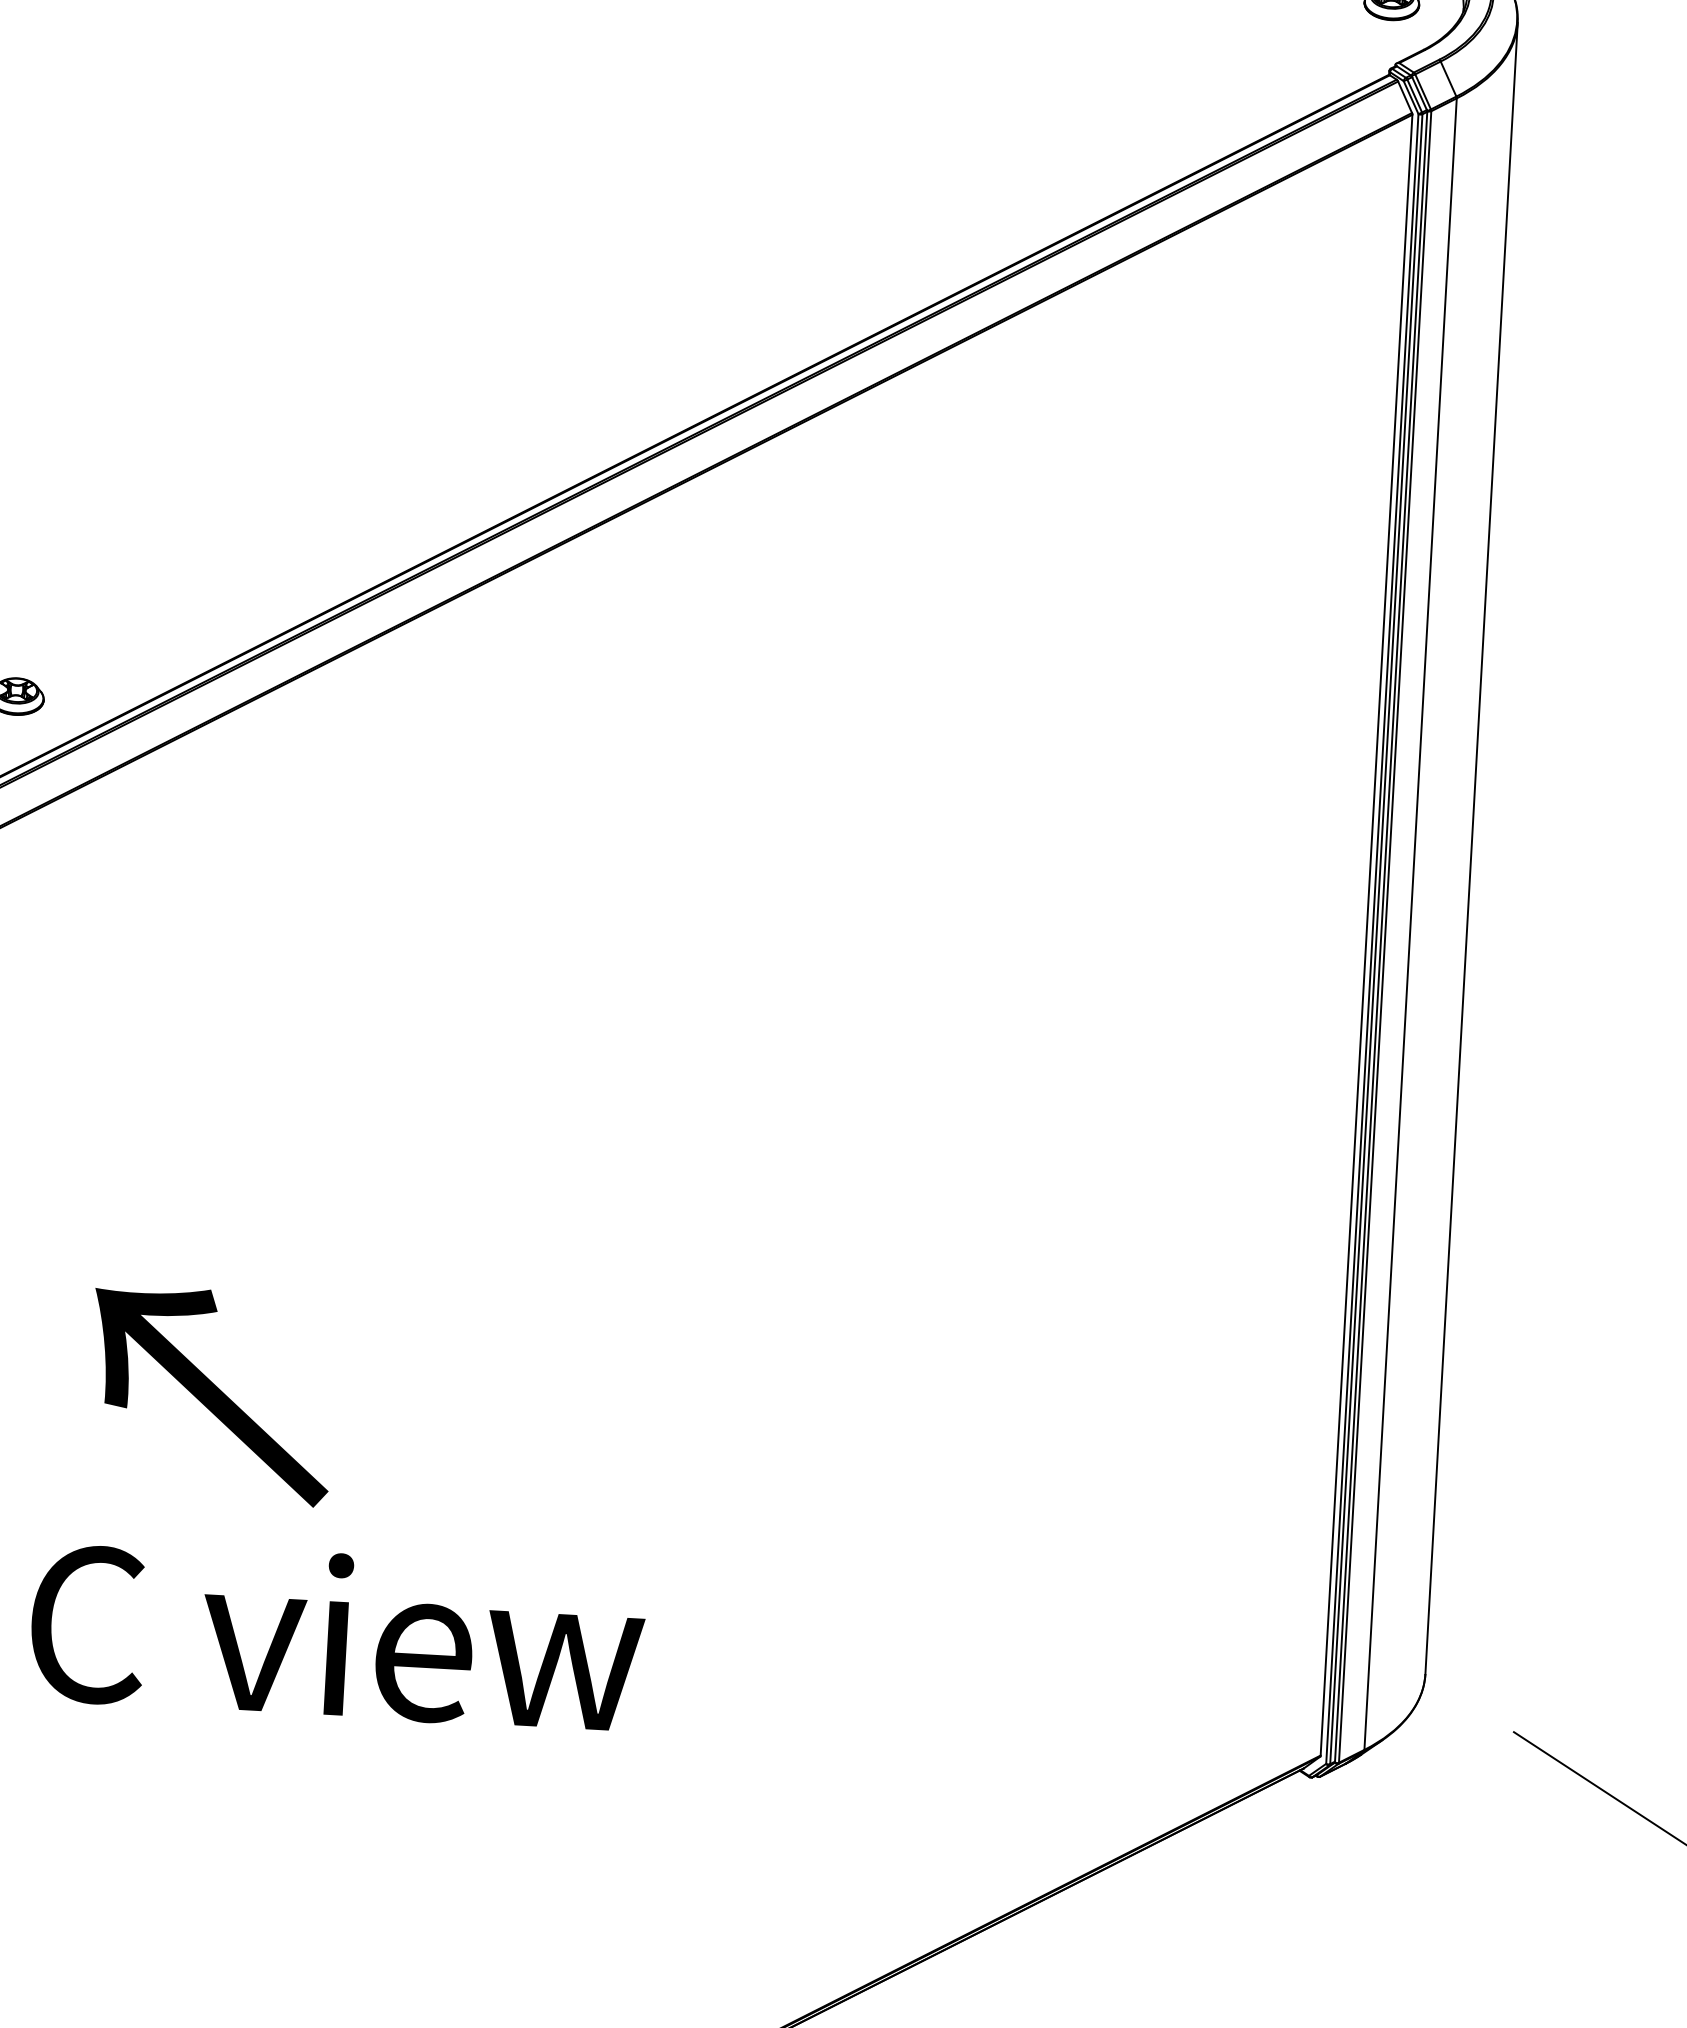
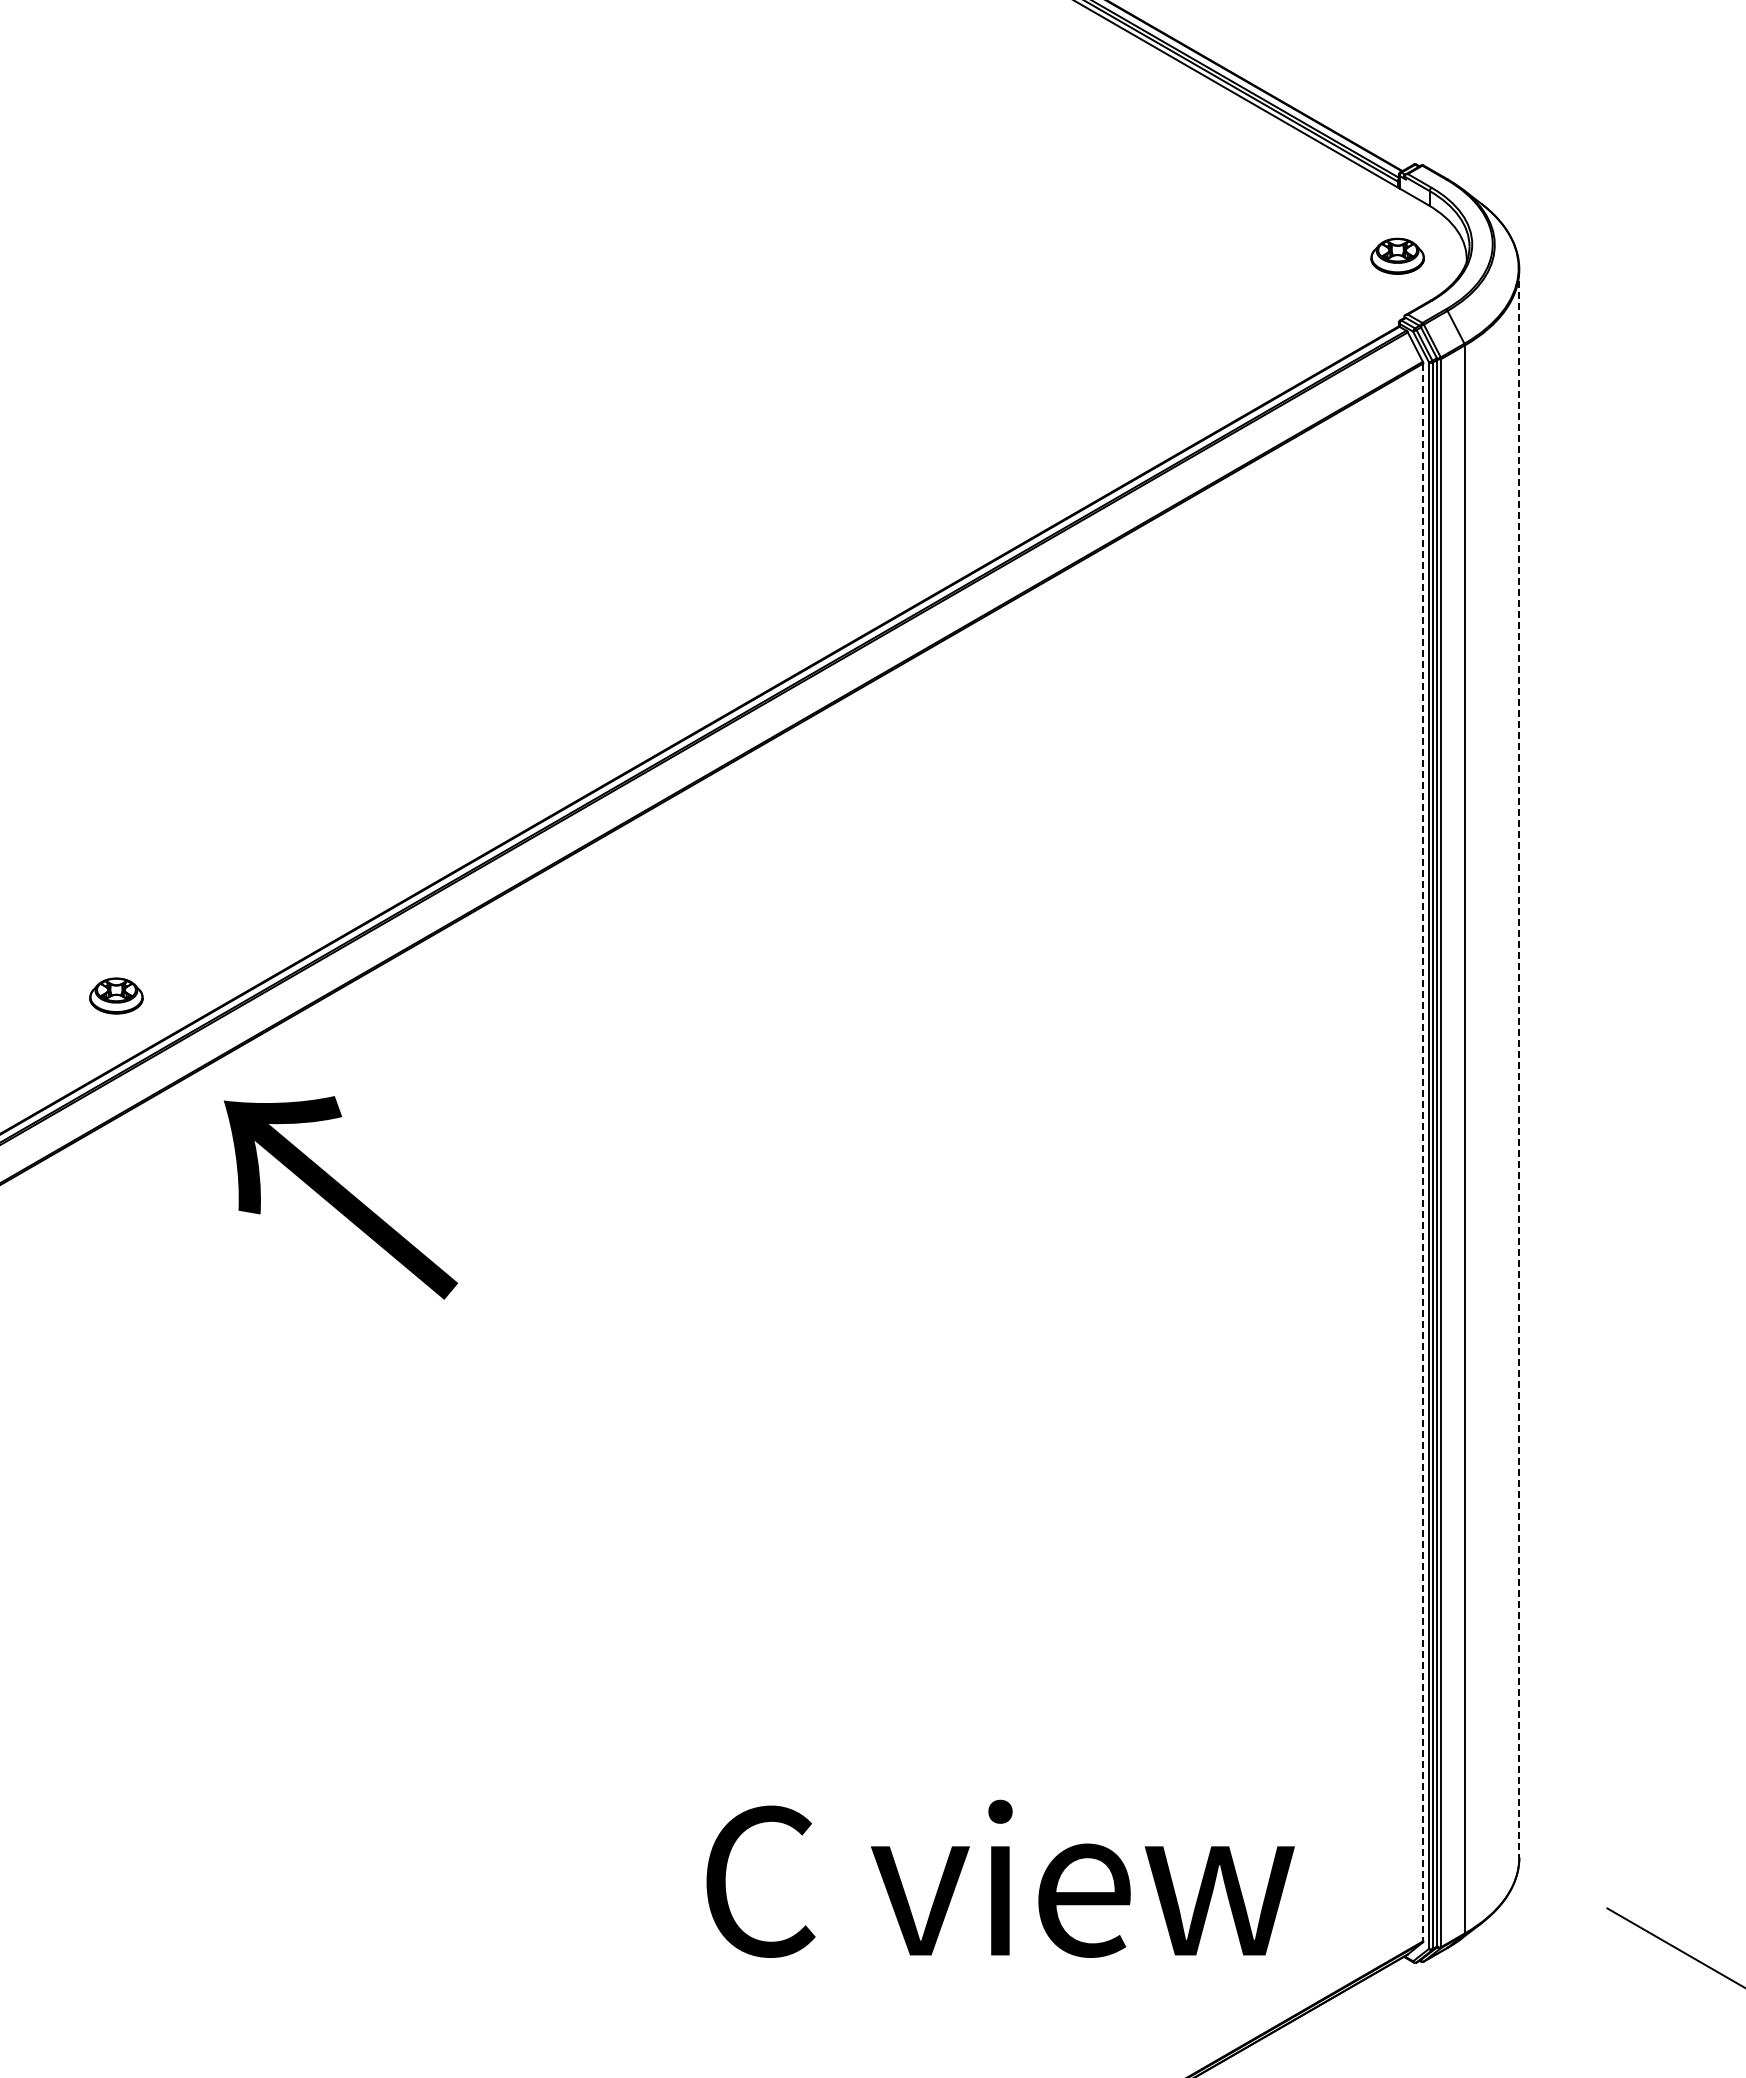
line: (1471, 849) -> (1519, 1064), solid -> dashed
line: (1366, 935) -> (1423, 1152), solid -> dashed
text: (211, 1395) -> (340, 1197), moved
text: (337, 1635) -> (1000, 1878), moved

